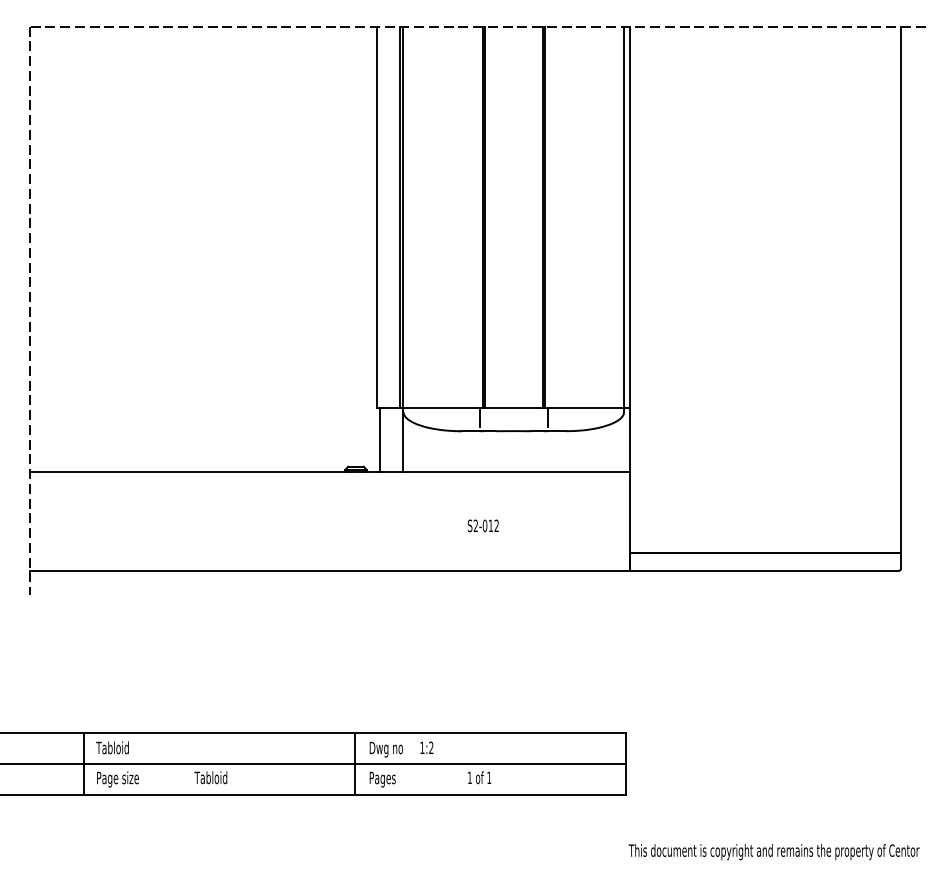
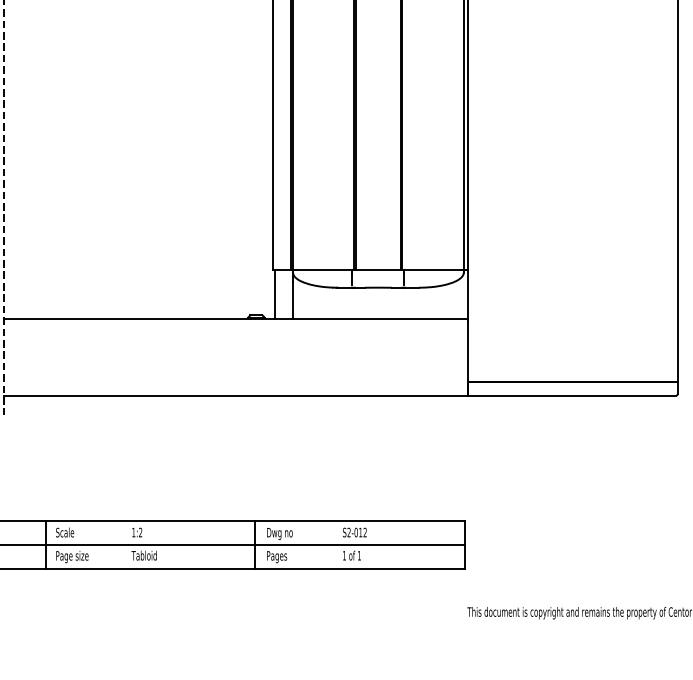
text: (482, 525) -> (354, 532), moved
text: (112, 747) -> (68, 532), Tabloid -> Scale
text: (426, 747) -> (136, 532), moved

